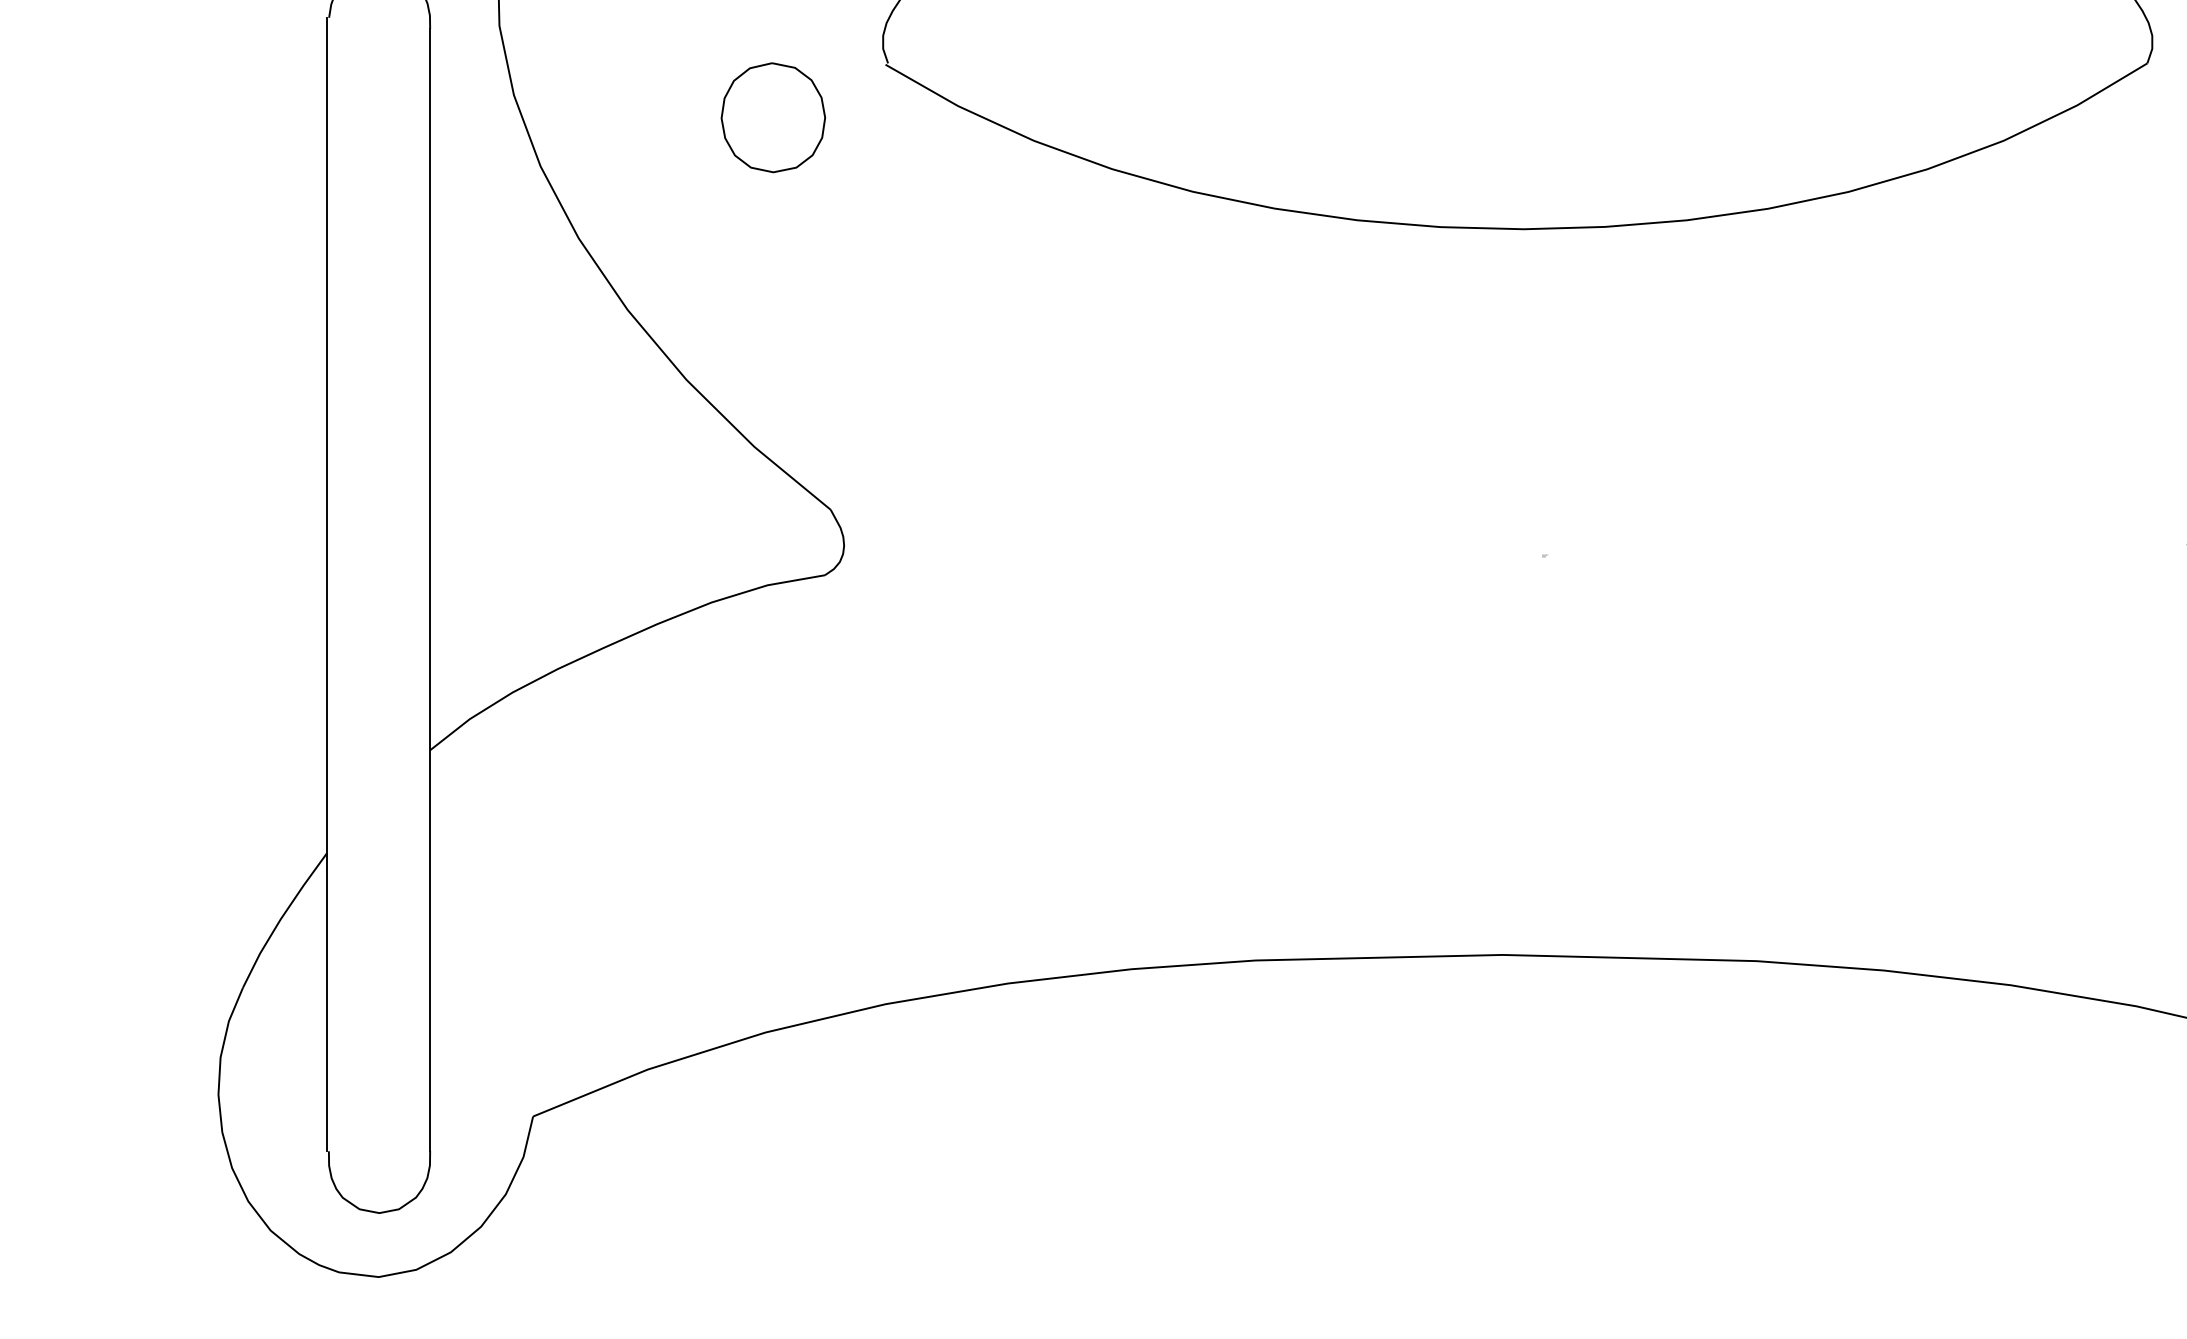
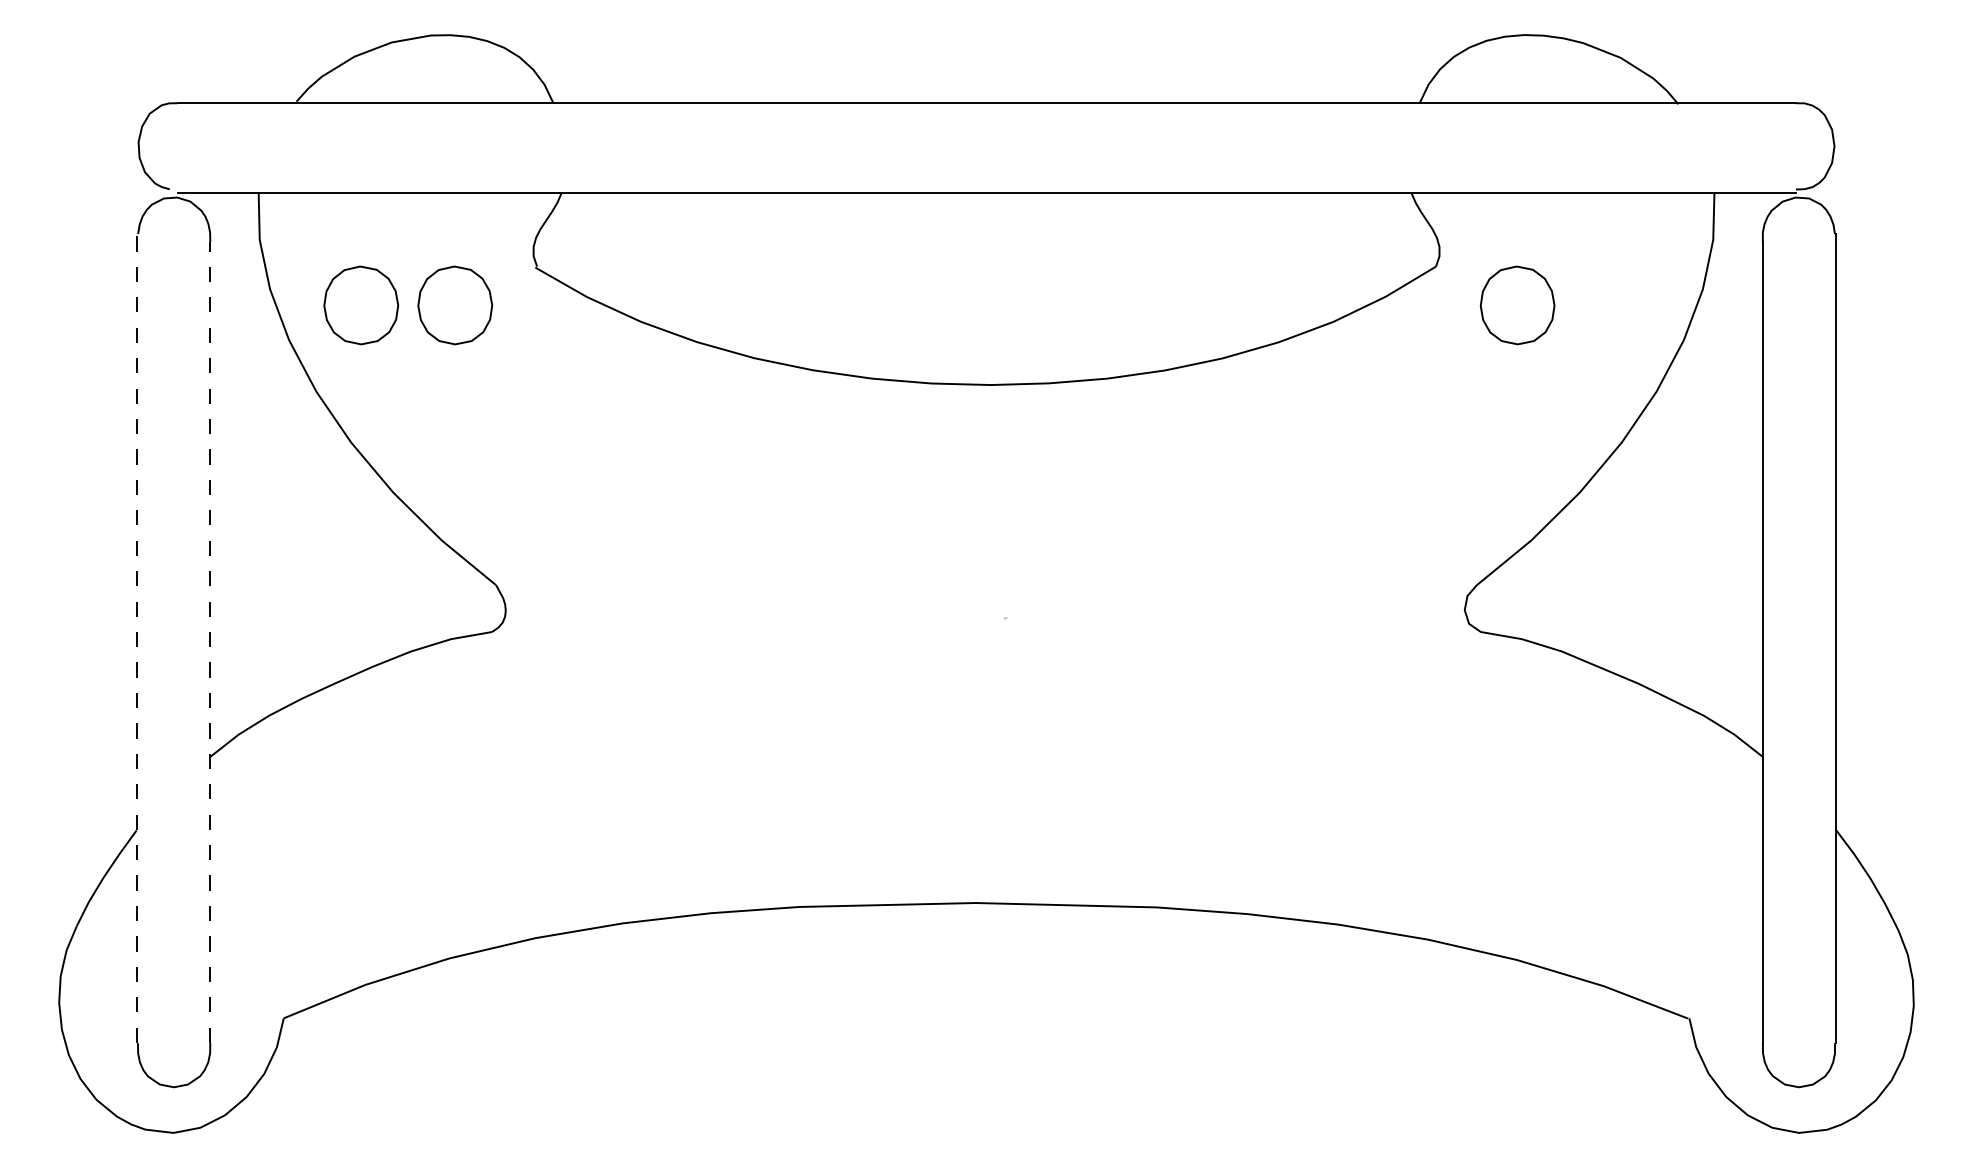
part: (642, 117) -> (361, 305), added
line: (326, 582) -> (136, 637), solid -> dashed
line: (430, 589) -> (210, 642), solid -> dashed

